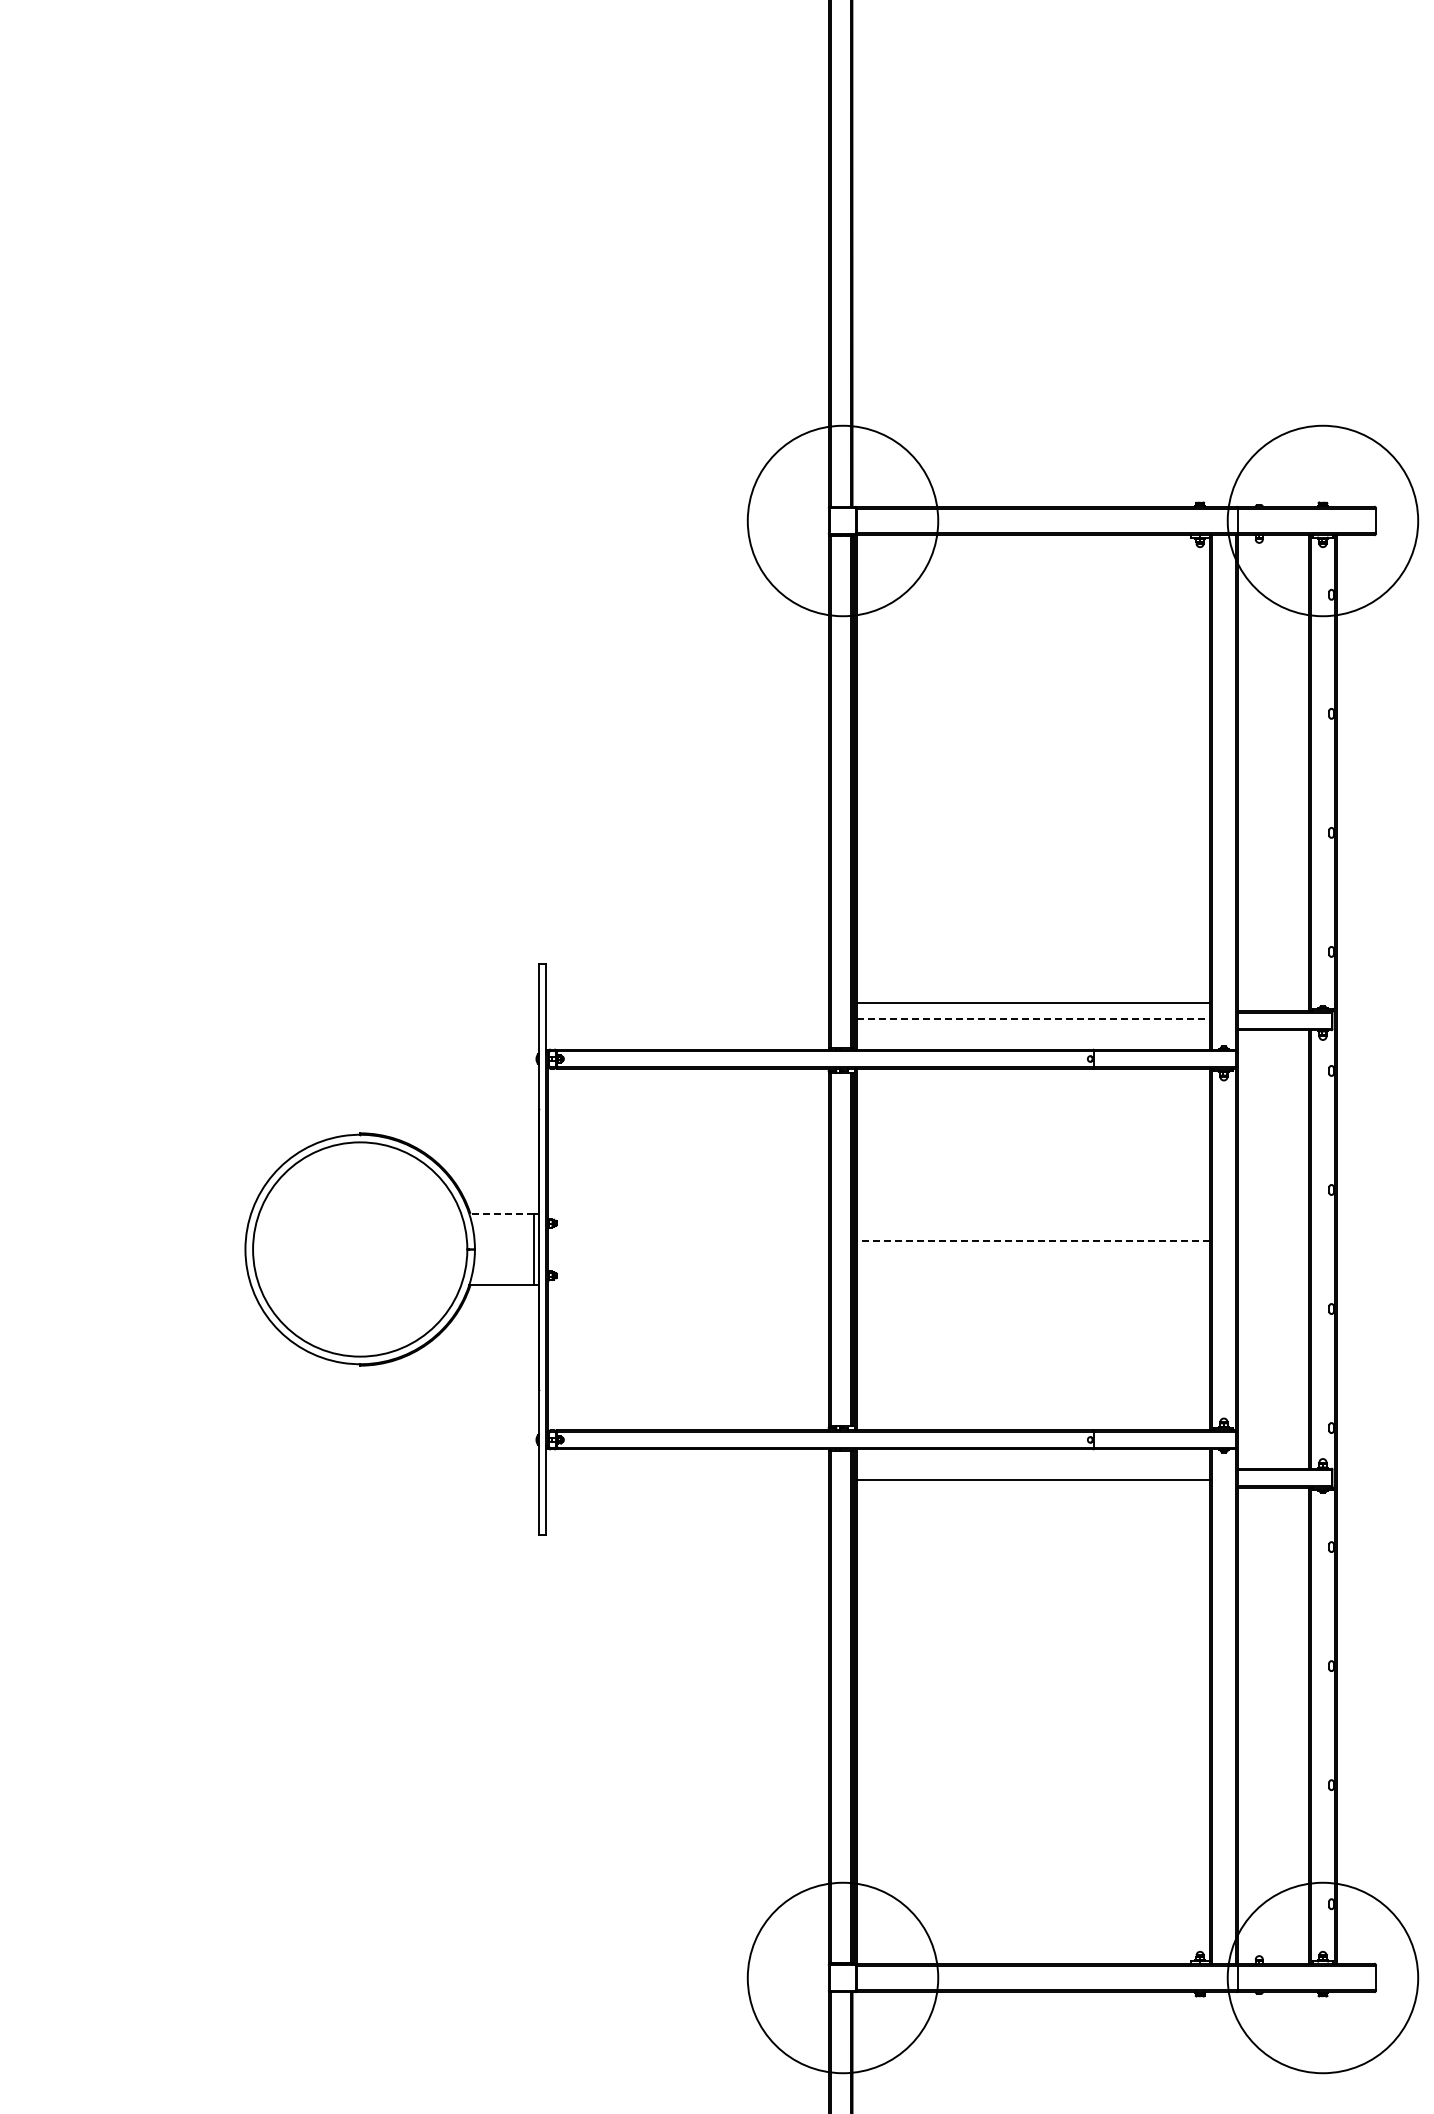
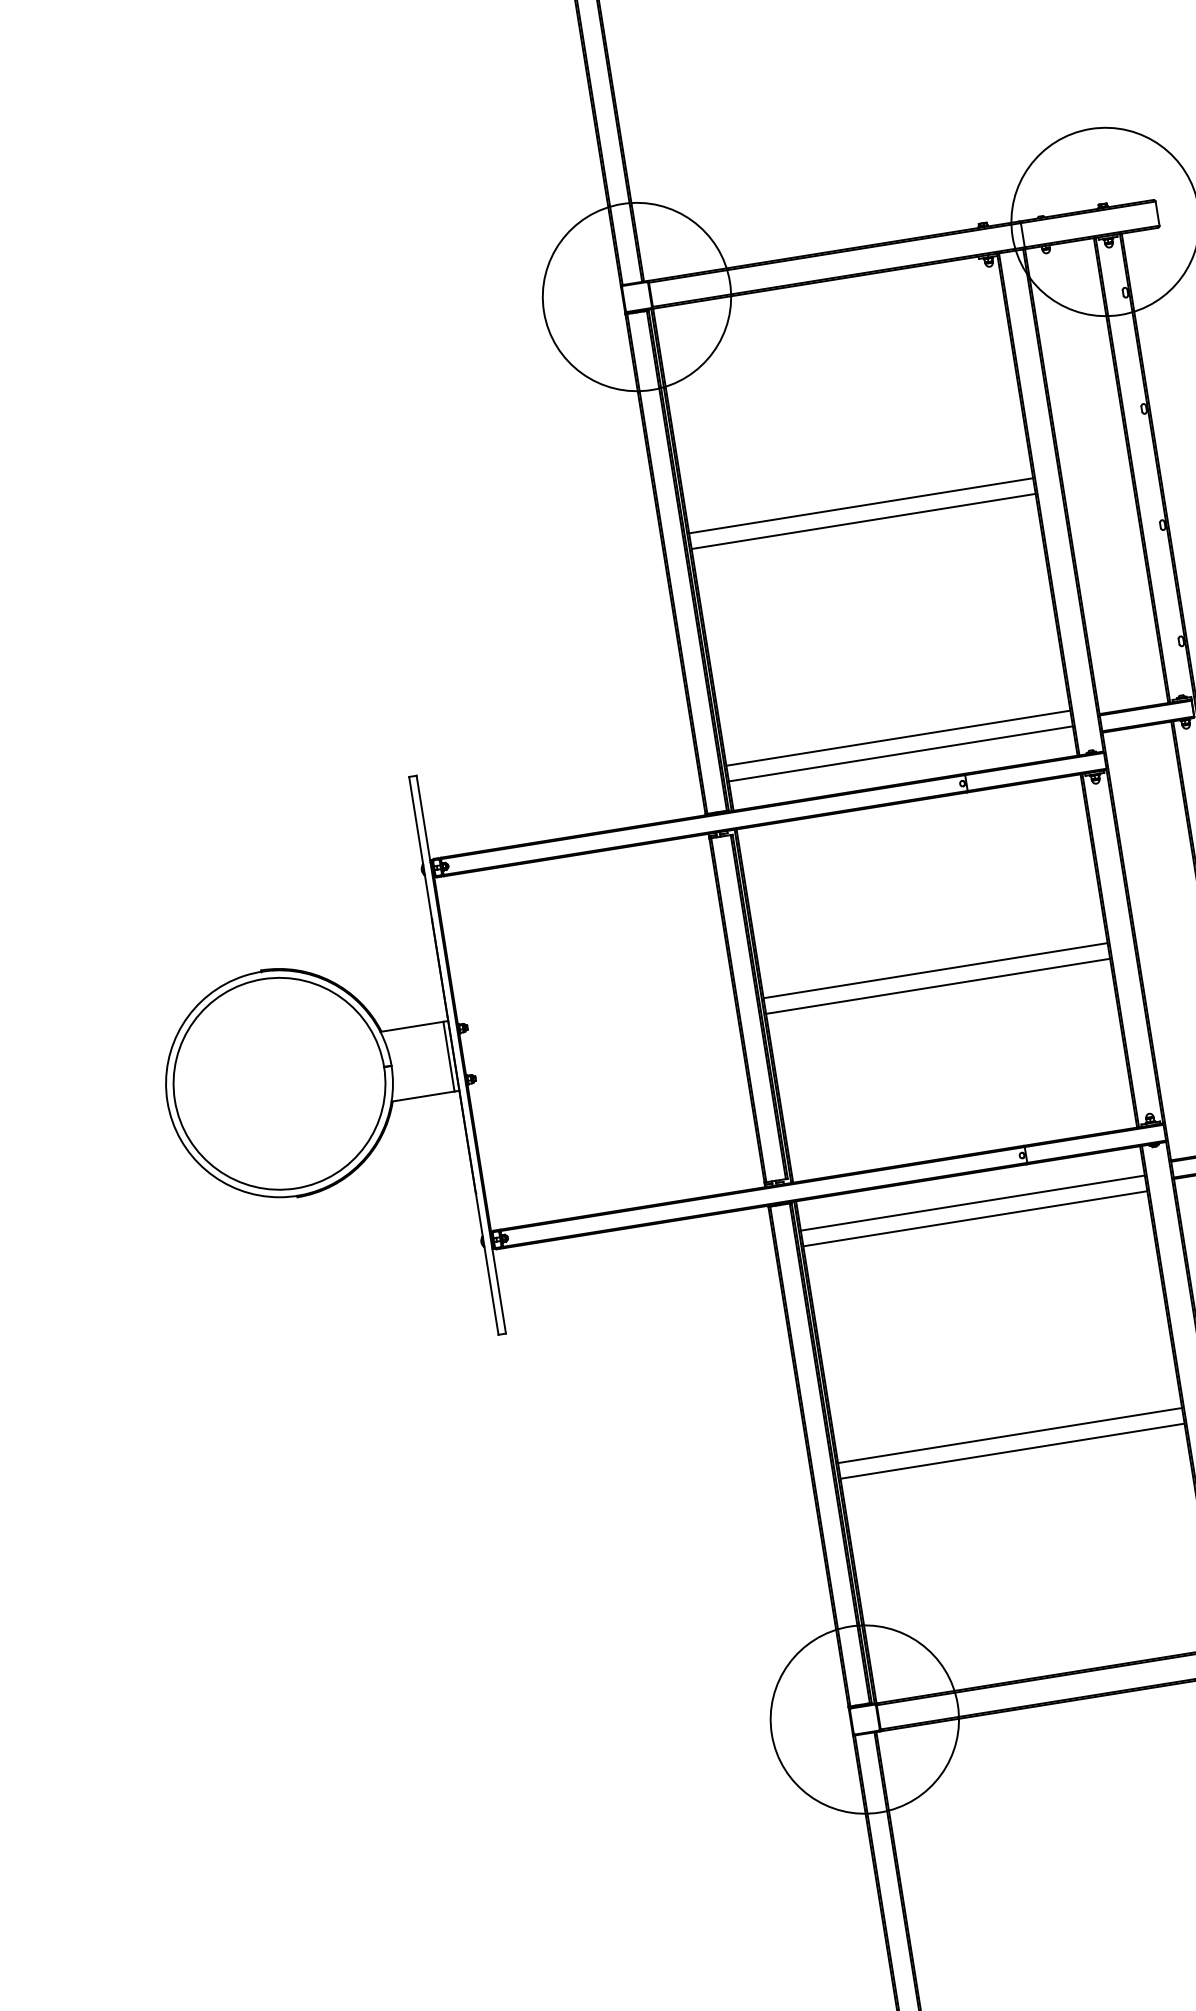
line: (1033, 765) -> (861, 505), added
line: (1033, 781) -> (863, 521), added
line: (1033, 1019) -> (900, 753), dashed -> solid
line: (501, 1213) -> (411, 1026), dashed -> solid
line: (1032, 1241) -> (934, 970), dashed -> solid
line: (1033, 1257) -> (938, 986), added
line: (1033, 1495) -> (975, 1218), added
line: (1033, 1717) -> (1010, 1435), added
line: (1033, 1733) -> (1012, 1451), added

